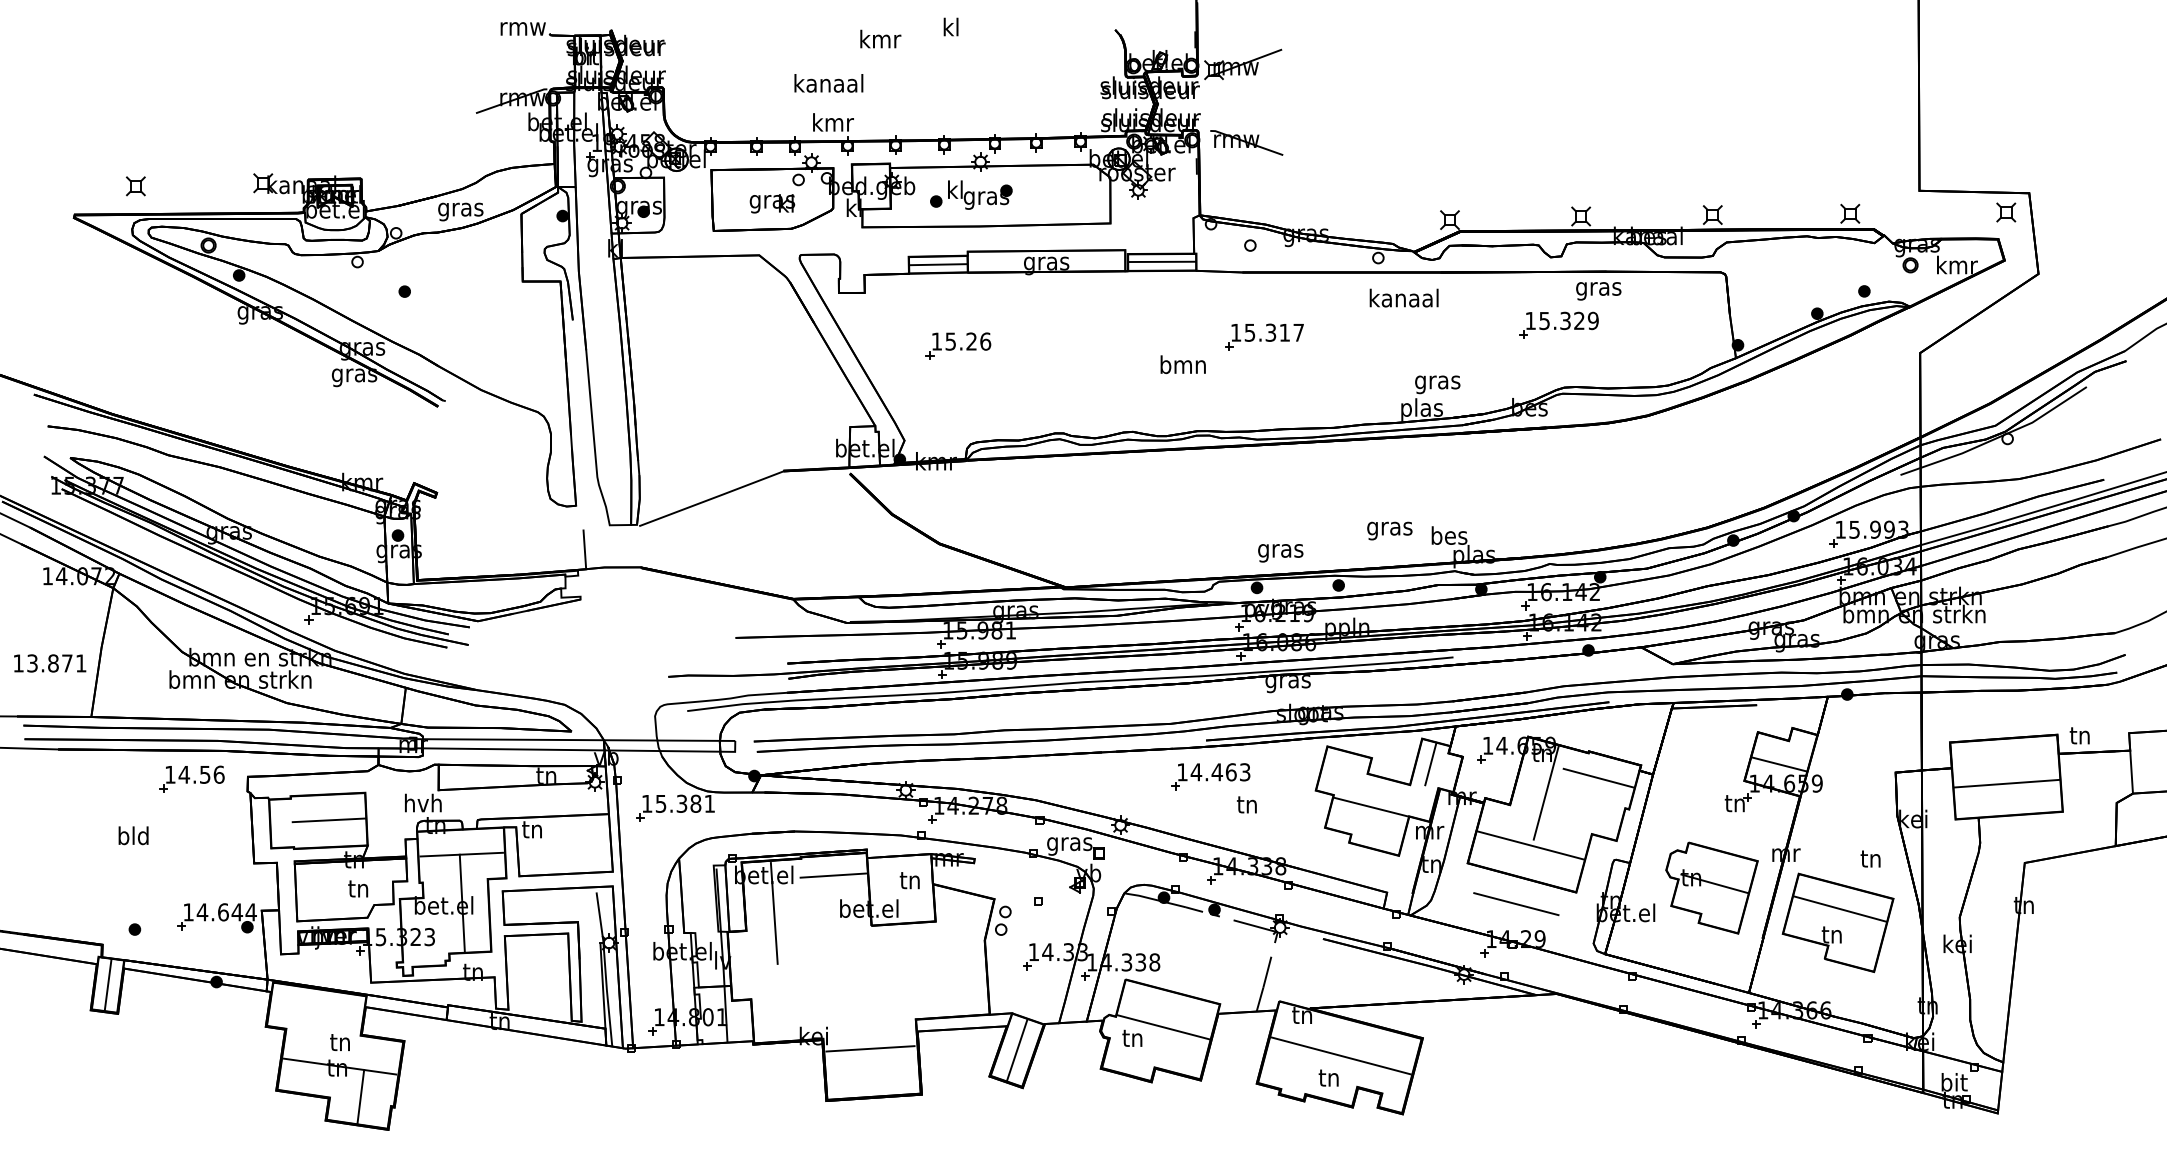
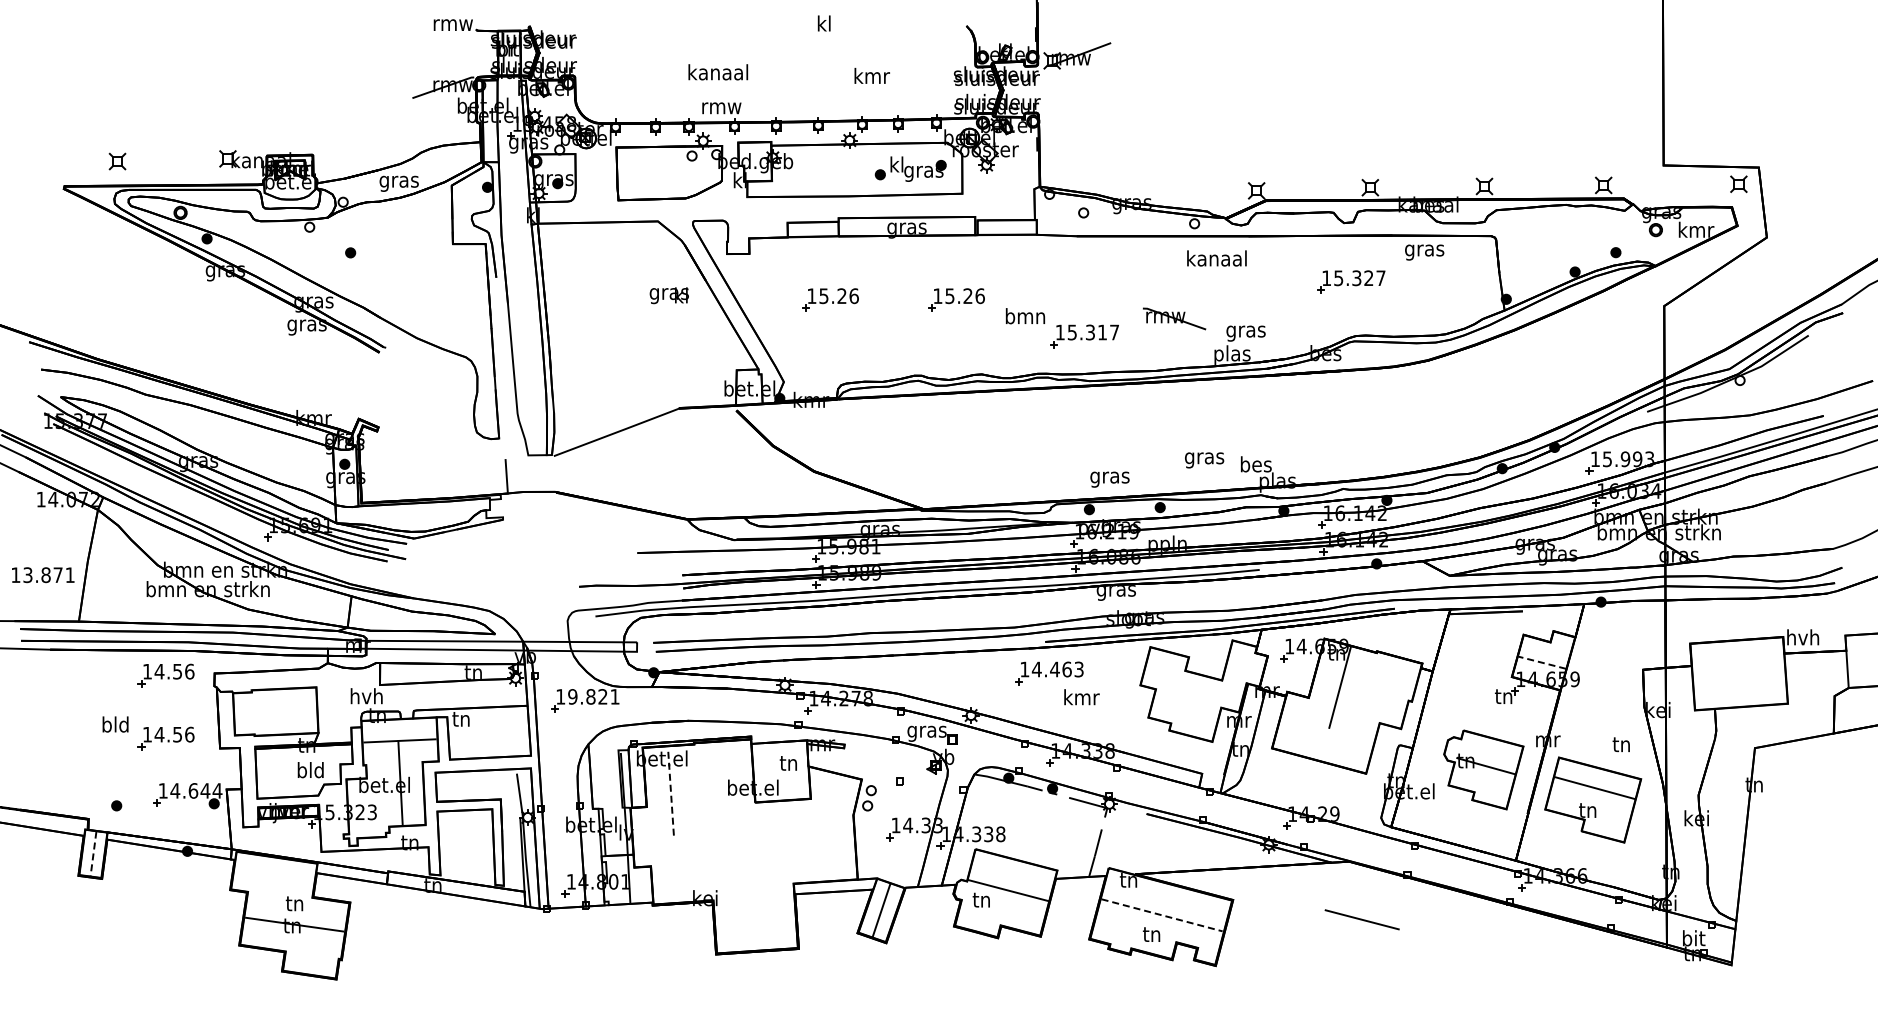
text: (879, 38) -> (871, 75), moved
text: (832, 122) -> (721, 106), kmr -> rmw
part: (1246, 142) -> (1174, 318), moved
part: (971, 194) -> (910, 168), moved
text: (771, 203) -> (668, 295), moved
line: (1161, 261) -> (1006, 226), removed
line: (937, 264) -> (812, 229), removed
text: (1598, 291) -> (1424, 252), moved
text: (1592, 321) -> (1380, 278), 15.329 -> 15.327
part: (1264, 337) -> (1084, 336), moved
part: (1103, 345) -> (956, 299), added
text: (2080, 735) -> (1803, 637), tn -> hvh
line: (1430, 764) -> (1239, 662), removed
line: (1778, 764) -> (1541, 662), solid -> dashed
line: (1598, 778) -> (1385, 674), removed
line: (2005, 783) -> (1738, 679), removed
text: (678, 803) -> (587, 696), 15.381 -> 19.821
text: (1247, 804) -> (1081, 697), tn -> kmr
line: (1371, 806) -> (1188, 699), removed
line: (328, 819) -> (284, 710), removed
line: (1530, 844) -> (1326, 732), removed
part: (191, 851) -> (165, 738), added
line: (833, 874) -> (722, 758), removed
text: (358, 888) -> (310, 770), tn -> bld
line: (1515, 903) -> (1361, 919), moved
line: (773, 913) -> (670, 791), solid -> dashed
line: (108, 985) -> (93, 854), solid -> dashed
line: (870, 1047) -> (754, 908), removed
line: (1341, 1056) -> (1162, 915), solid -> dashed
line: (360, 1096) -> (312, 950), removed

